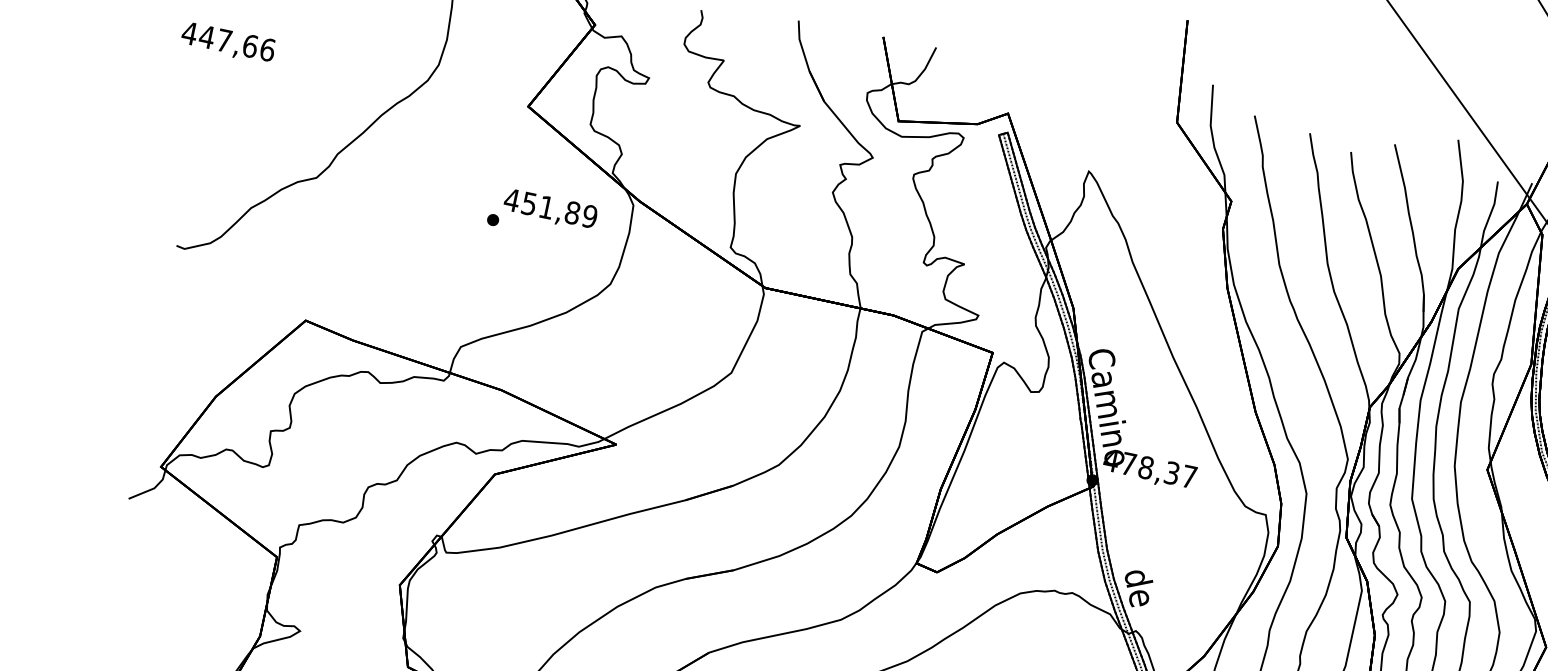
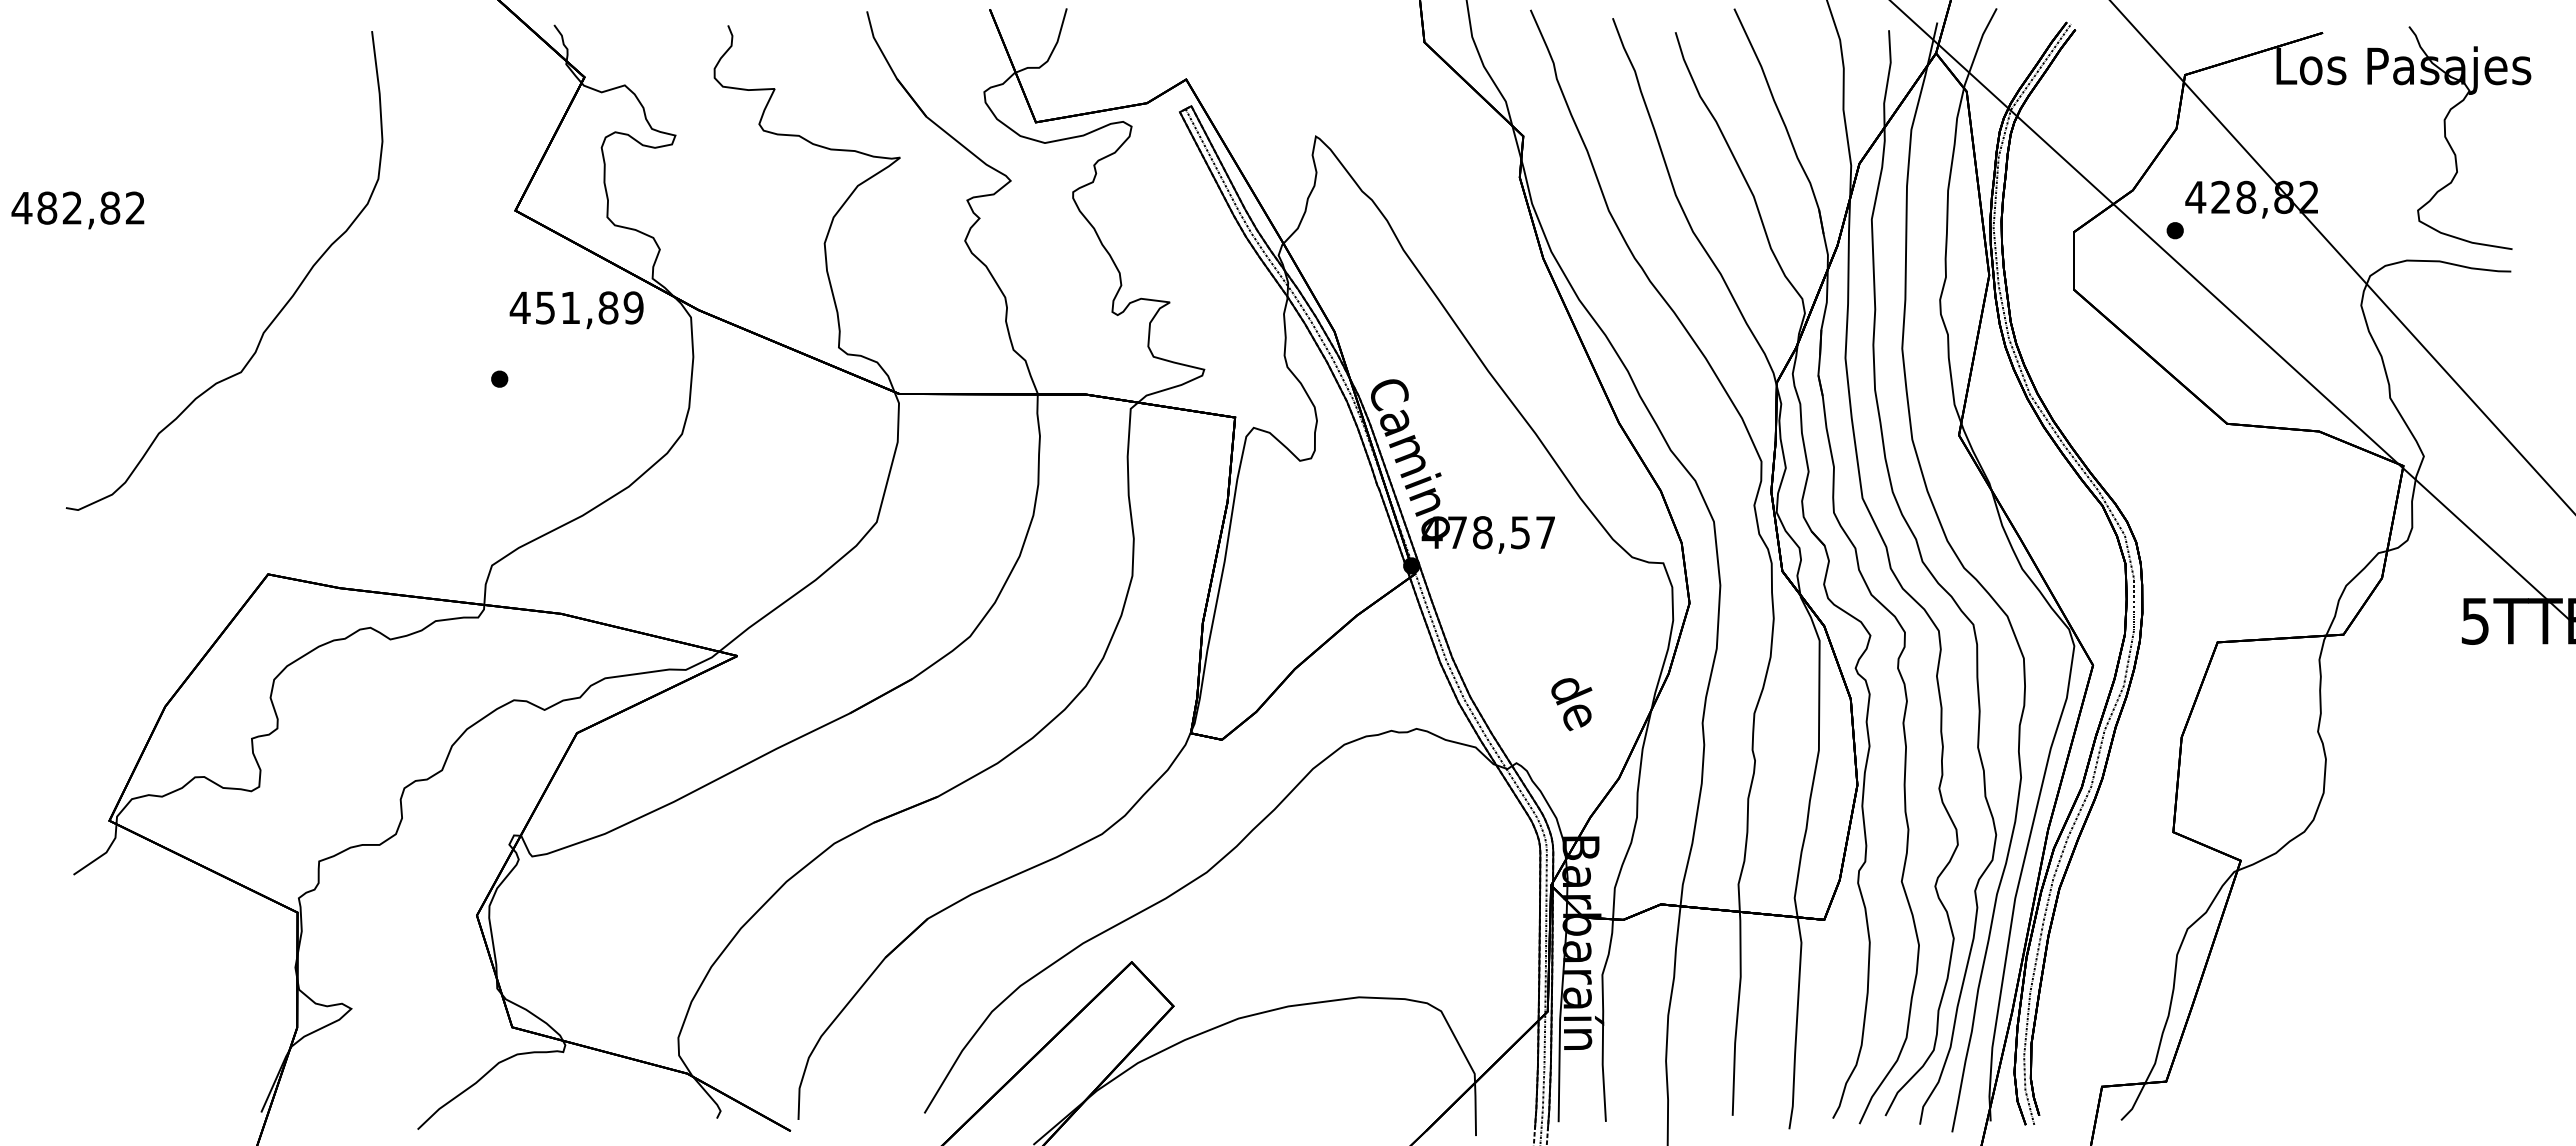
text: (236, 42) -> (90, 207), 447,66 -> 482,82
text: (550, 210) -> (576, 310), moved
text: (1172, 473) -> (1520, 532), 478,37 -> 478,57
text: (1136, 589) -> (1571, 704), moved

